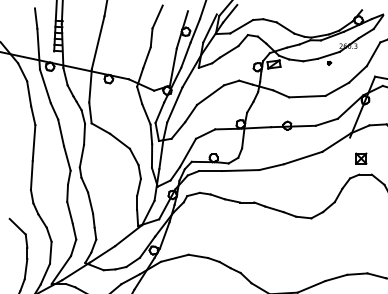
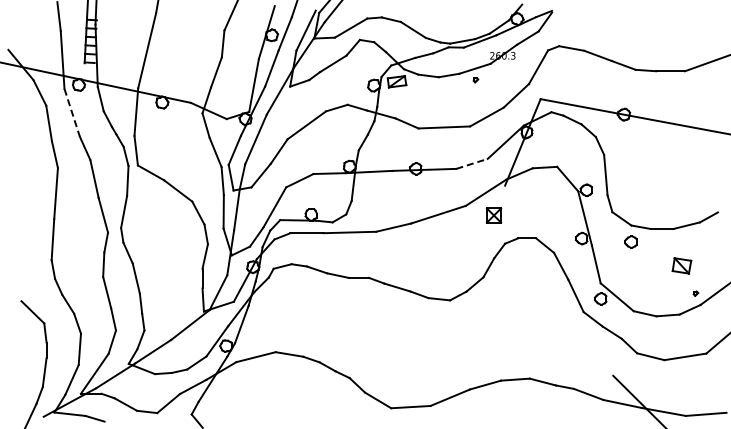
line: (45, 86) -> (72, 113), solid -> dashed
line: (327, 122) -> (472, 163), solid -> dashed
part: (360, 158) -> (493, 215), moved

